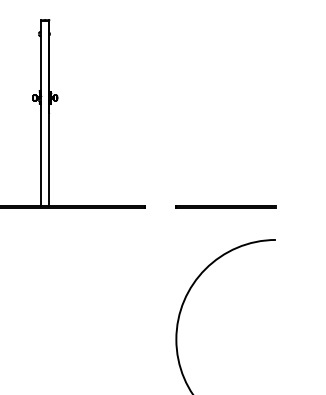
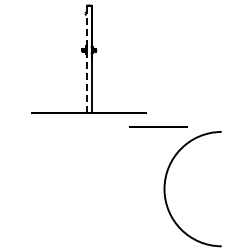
line: (40, 112) -> (86, 58), solid -> dashed
line: (226, 206) -> (158, 126), moved

